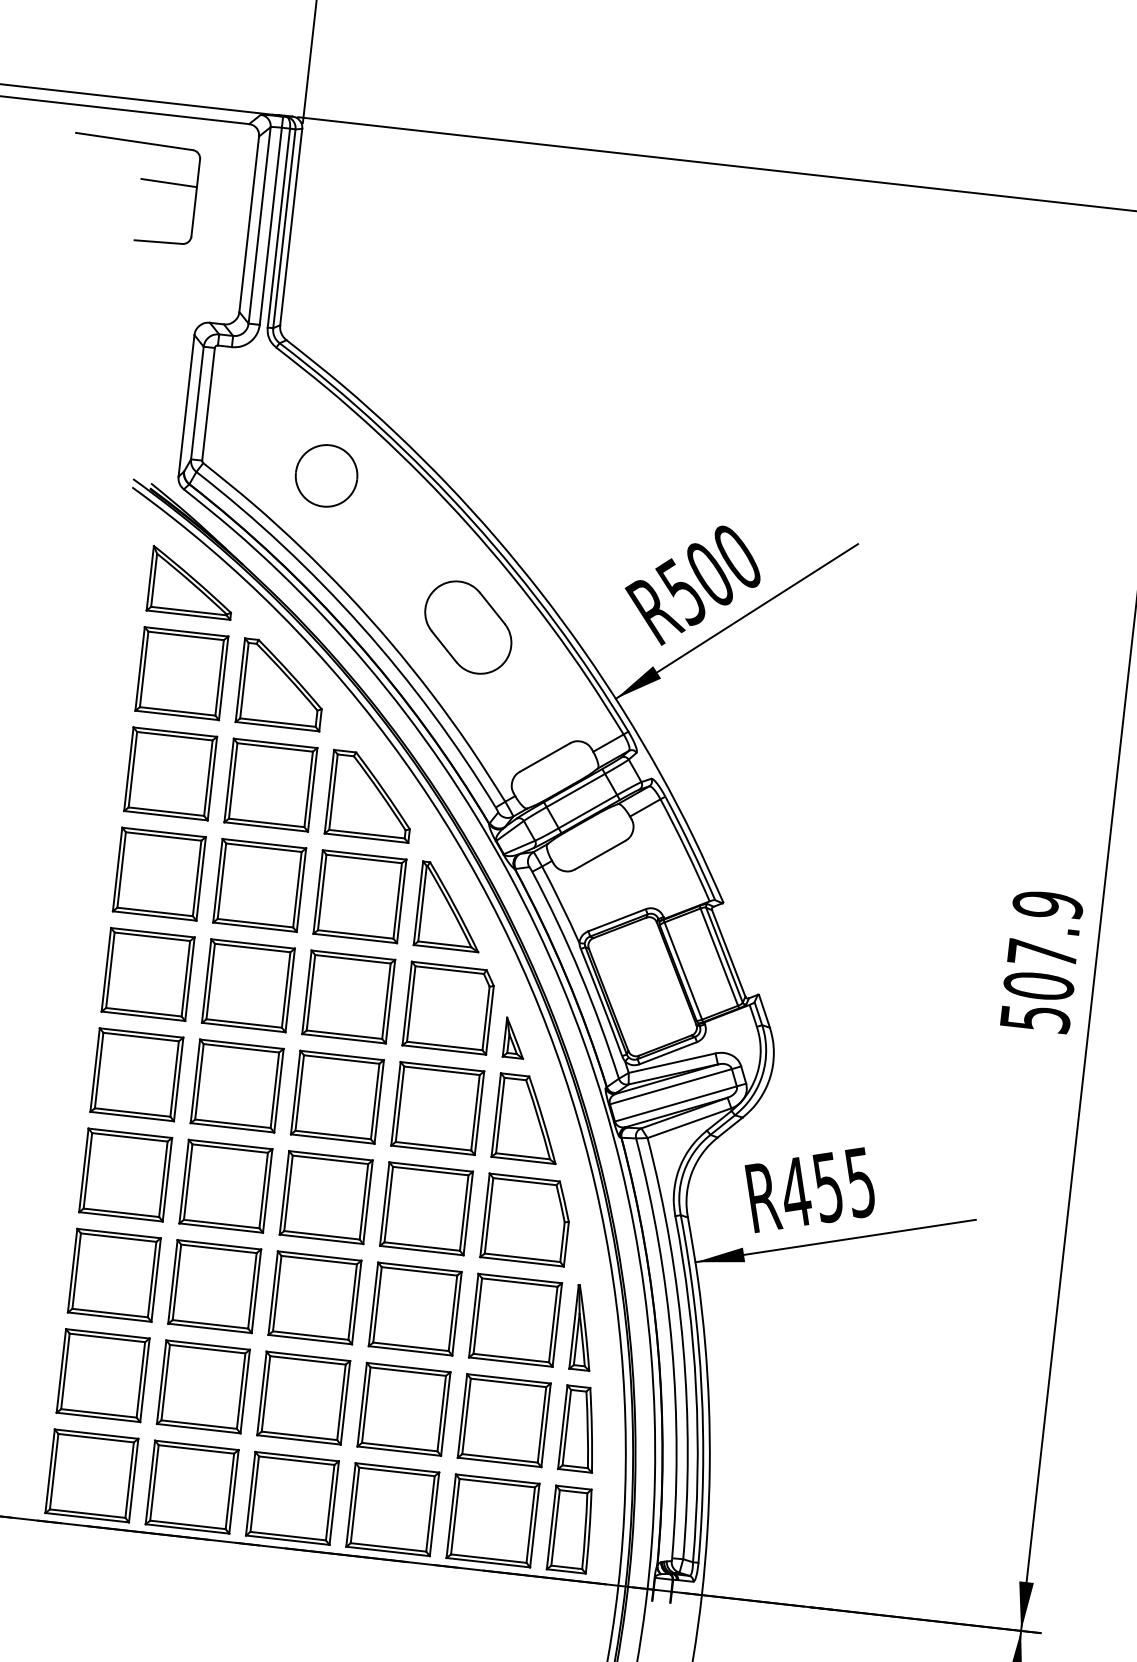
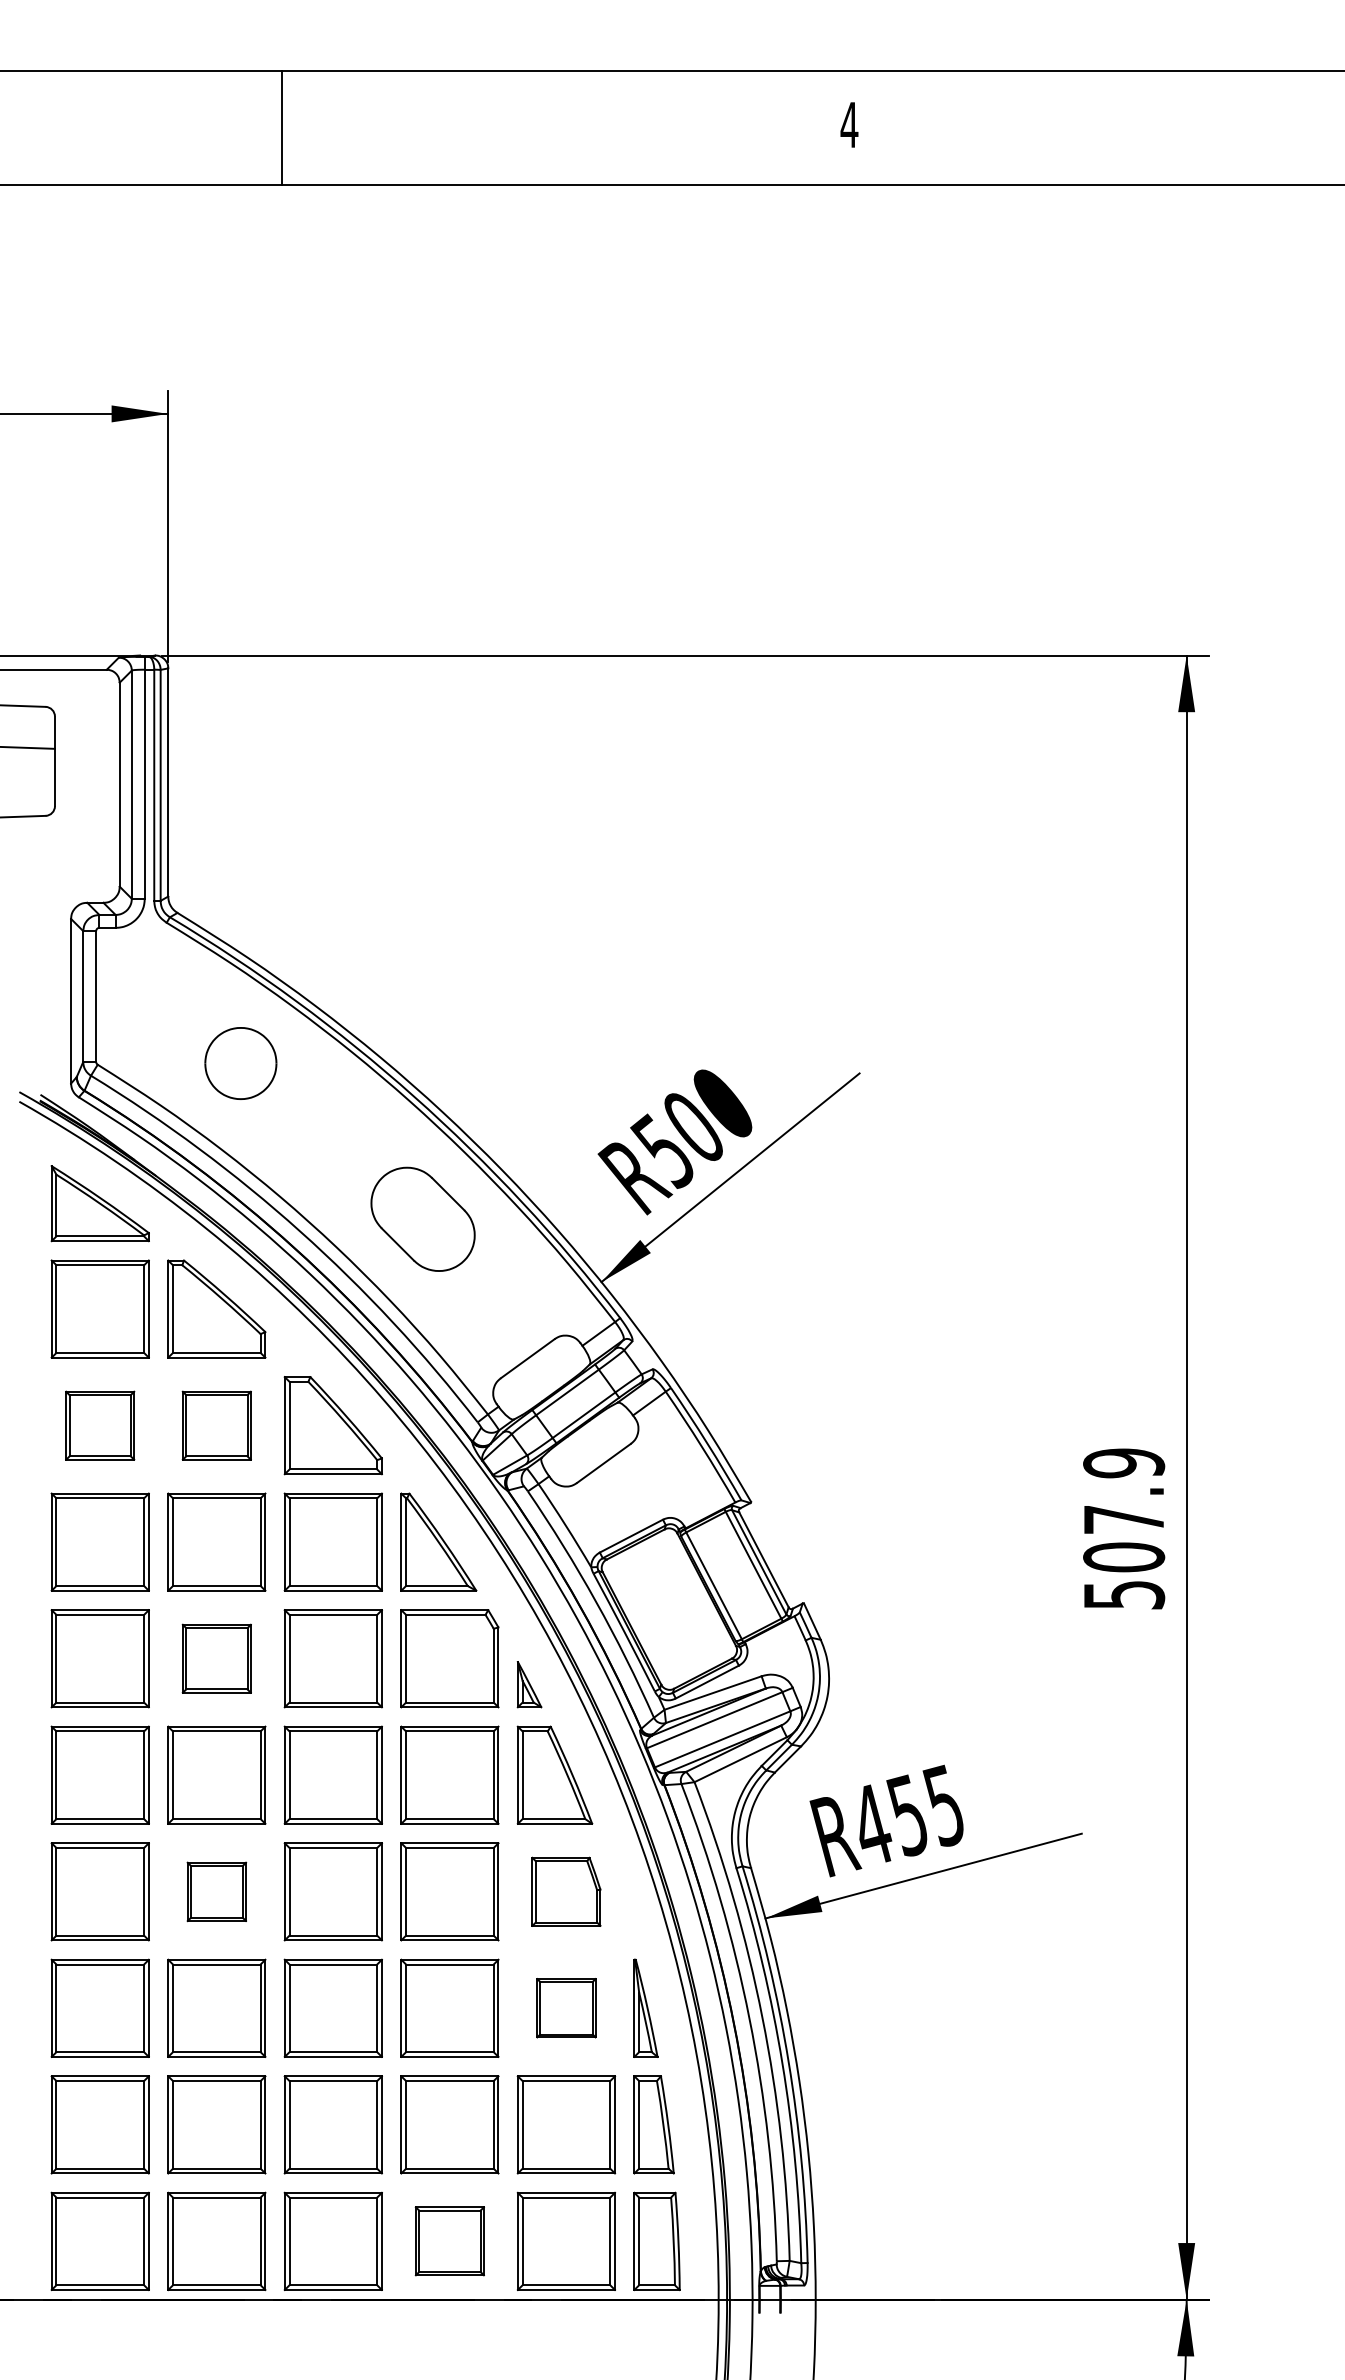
part: (169, 773) -> (99, 1425), size x0.7
part: (270, 785) -> (216, 1425), size x0.7
part: (248, 985) -> (216, 1658), size x0.7
part: (225, 1186) -> (216, 1891), size x0.6
part: (526, 1219) -> (566, 1891), size x0.7
part: (515, 1319) -> (566, 2007), size x0.6
part: (392, 1508) -> (449, 2240), size x0.7

